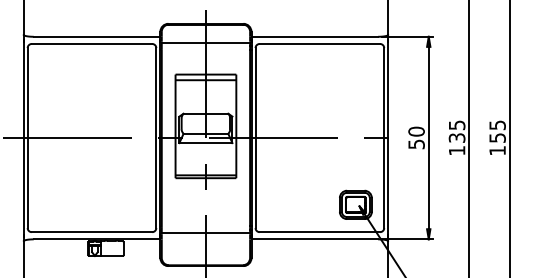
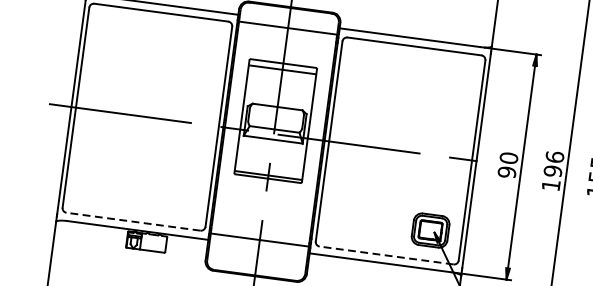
text: (456, 131) -> (553, 163), 135 -> 196
text: (416, 144) -> (506, 172), 50 -> 90
line: (91, 232) -> (132, 222), solid -> dashed
line: (319, 232) -> (386, 255), solid -> dashed

